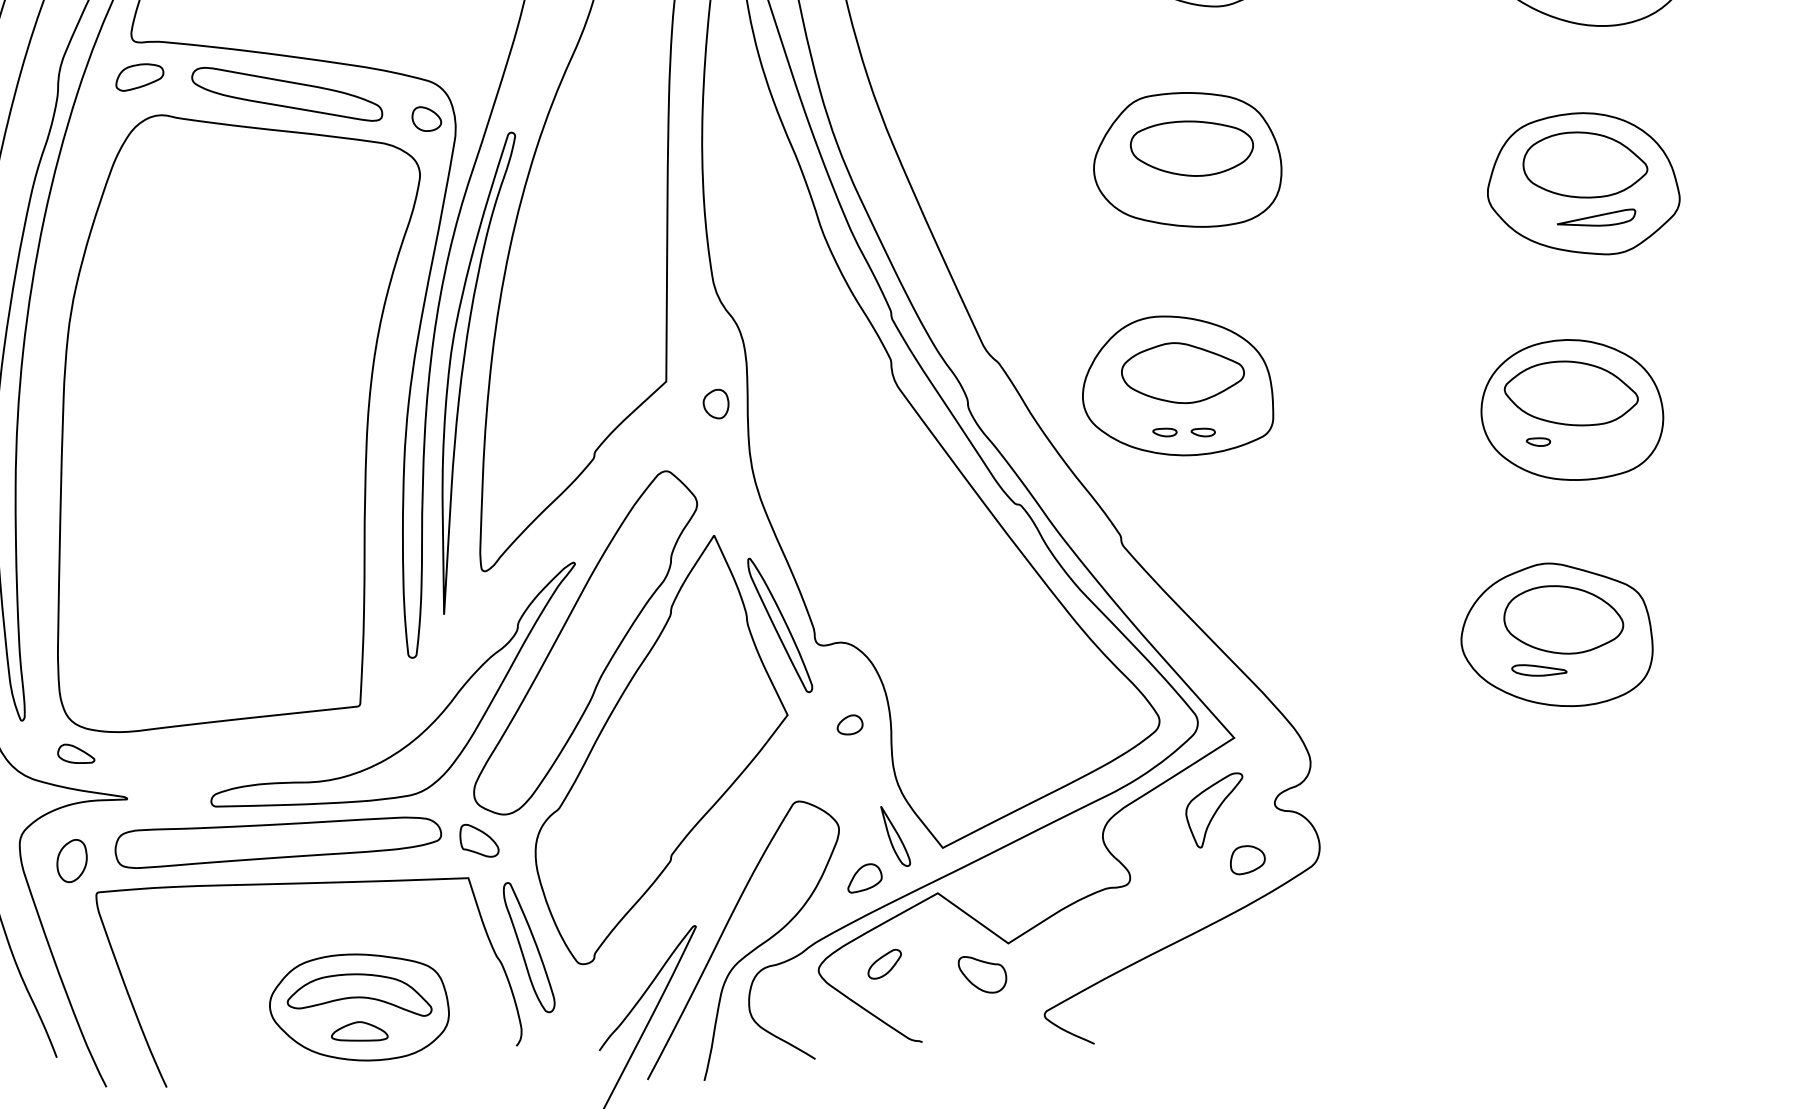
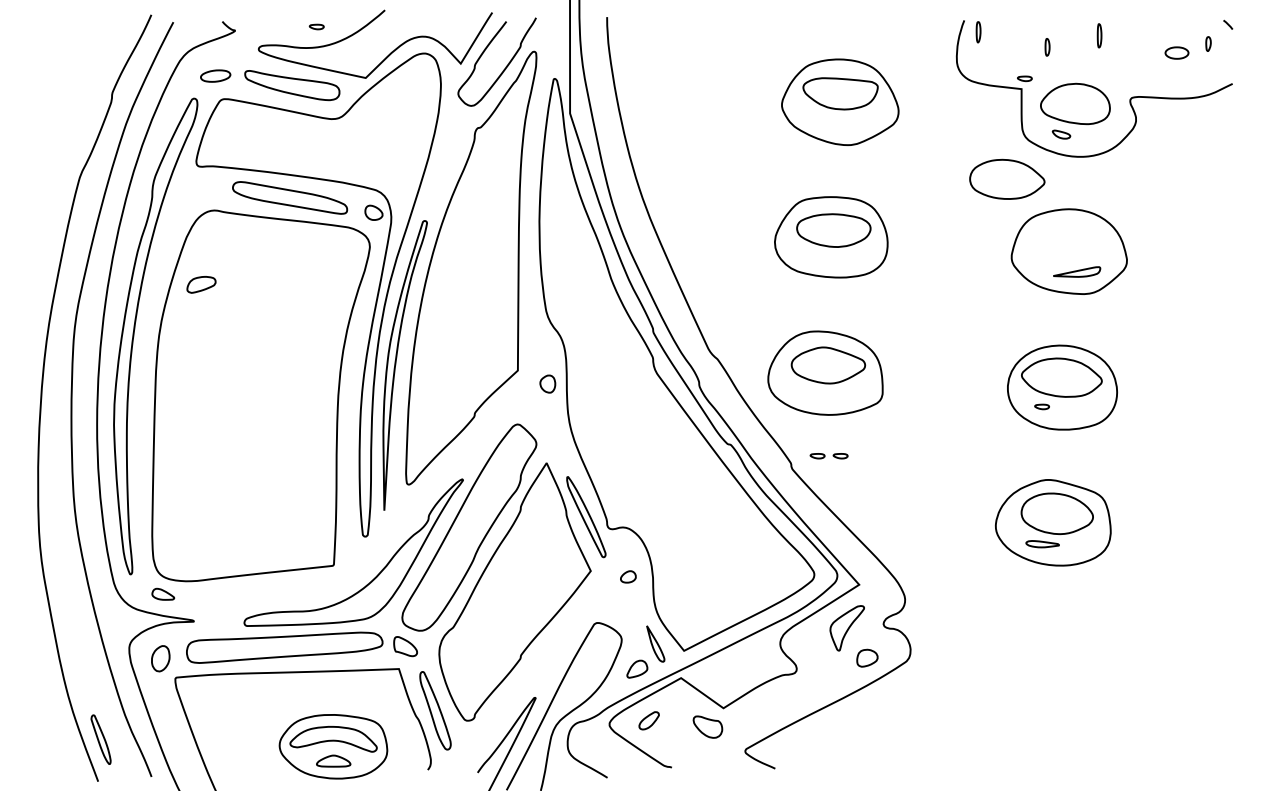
part: (139, 76) -> (201, 284), moved
part: (1585, 163) -> (1007, 178), moved
part: (1183, 433) -> (828, 456), moved

